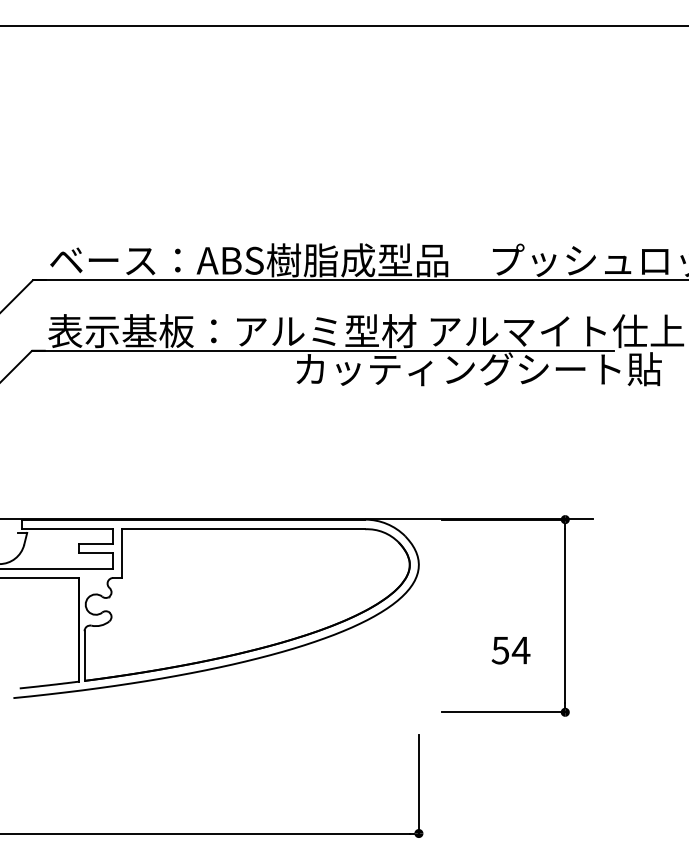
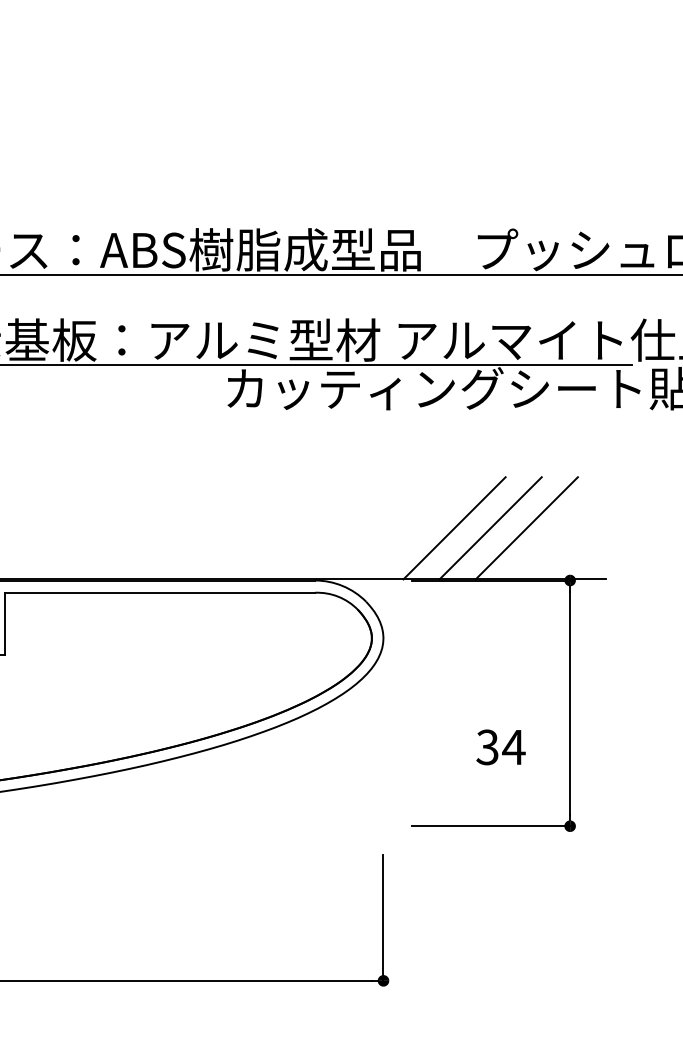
line: (474, 478) -> (454, 528), added
line: (502, 478) -> (490, 528), added
line: (531, 478) -> (527, 528), added
text: (500, 649) -> (487, 746), 54 -> 34

